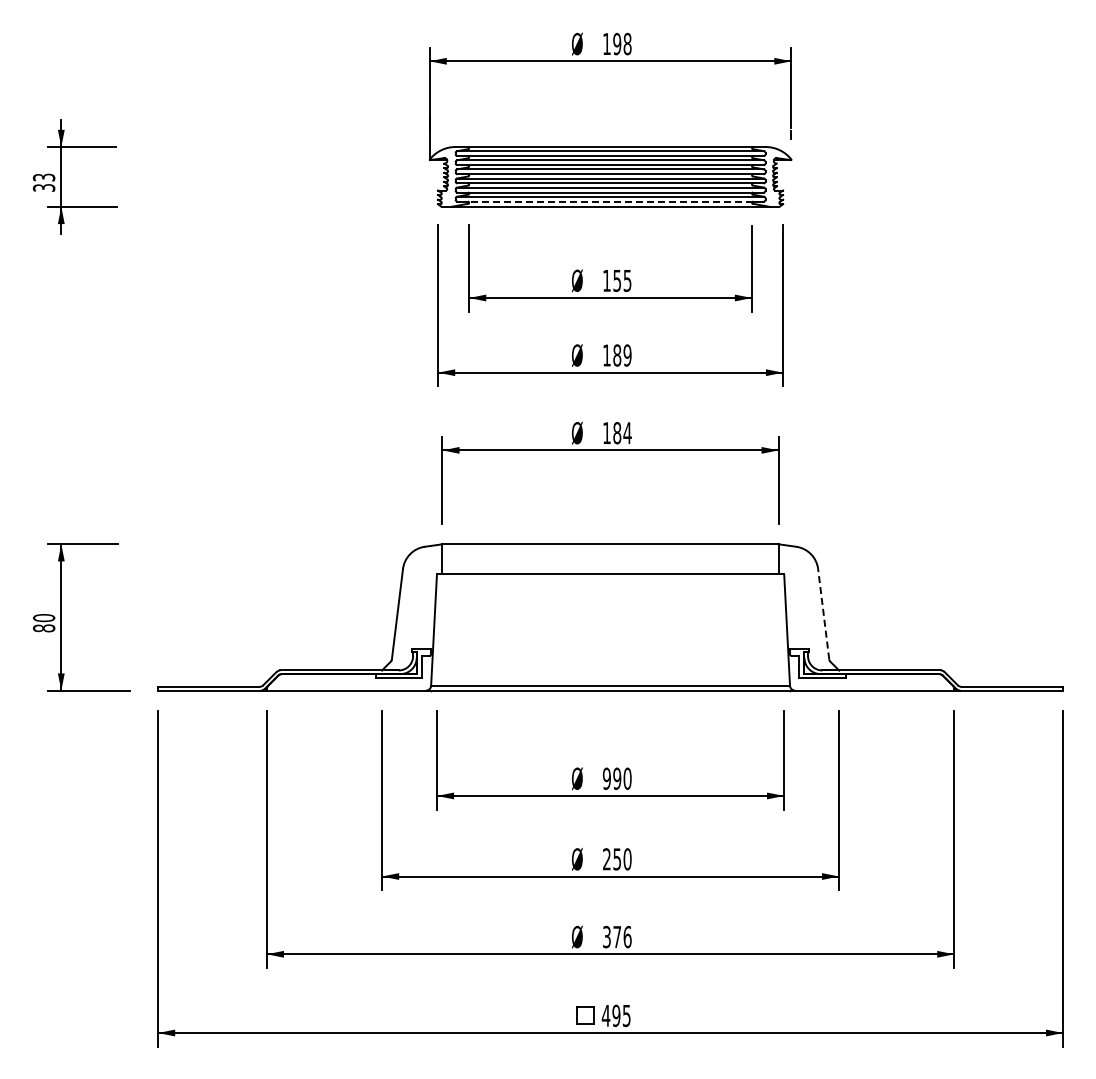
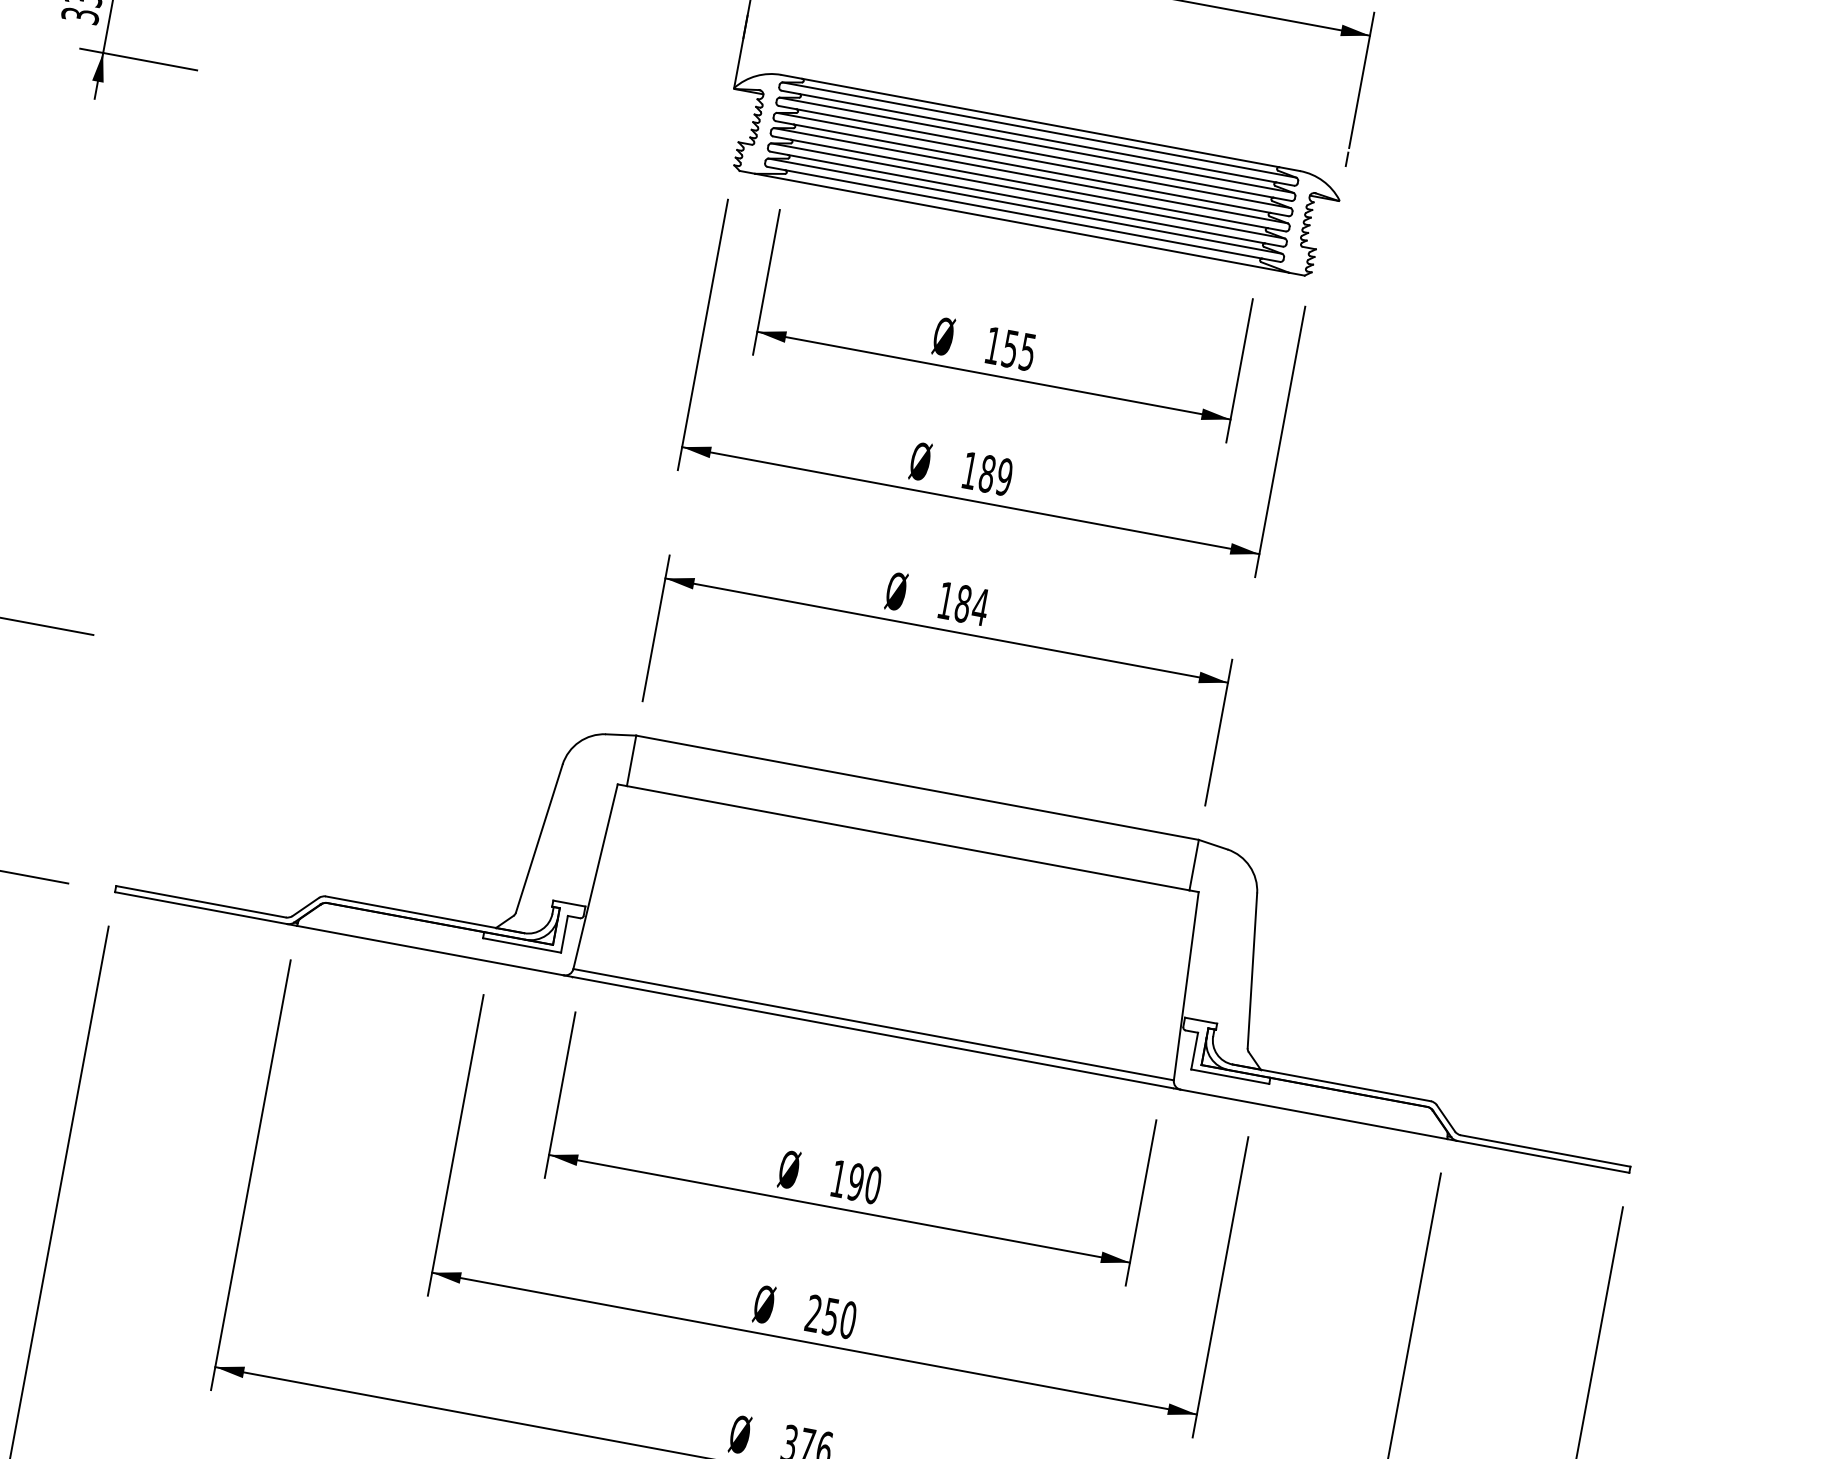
line: (610, 201) -> (1023, 214), dashed -> solid
line: (823, 614) -> (1252, 971), dashed -> solid
text: (606, 778) -> (838, 1178), 990 -> 190

